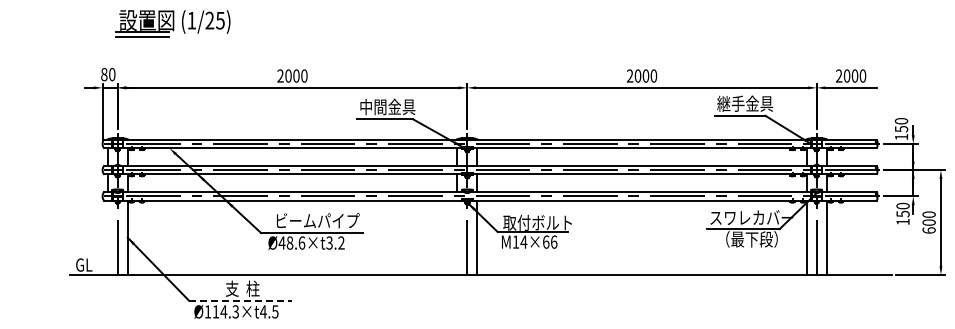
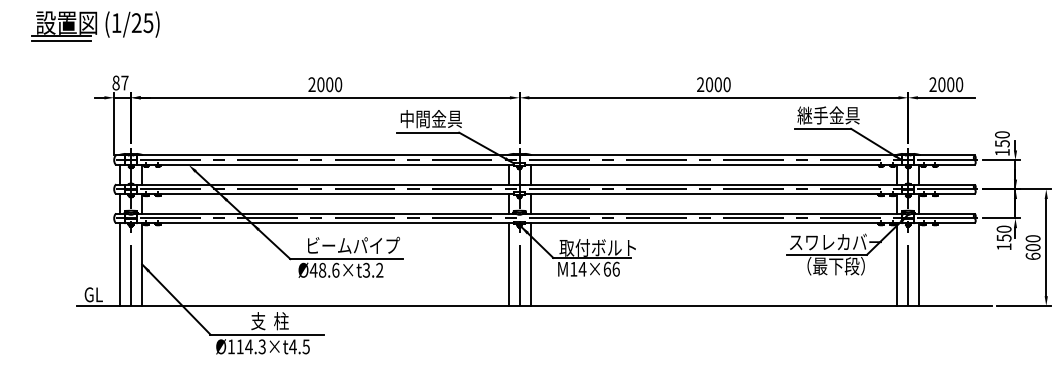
part: (172, 23) -> (95, 26), moved
text: (112, 74) -> (125, 82), 80 -> 87
line: (107, 237) -> (119, 264), added
line: (457, 237) -> (508, 264), added
line: (240, 300) -> (267, 334), dashed -> solid

